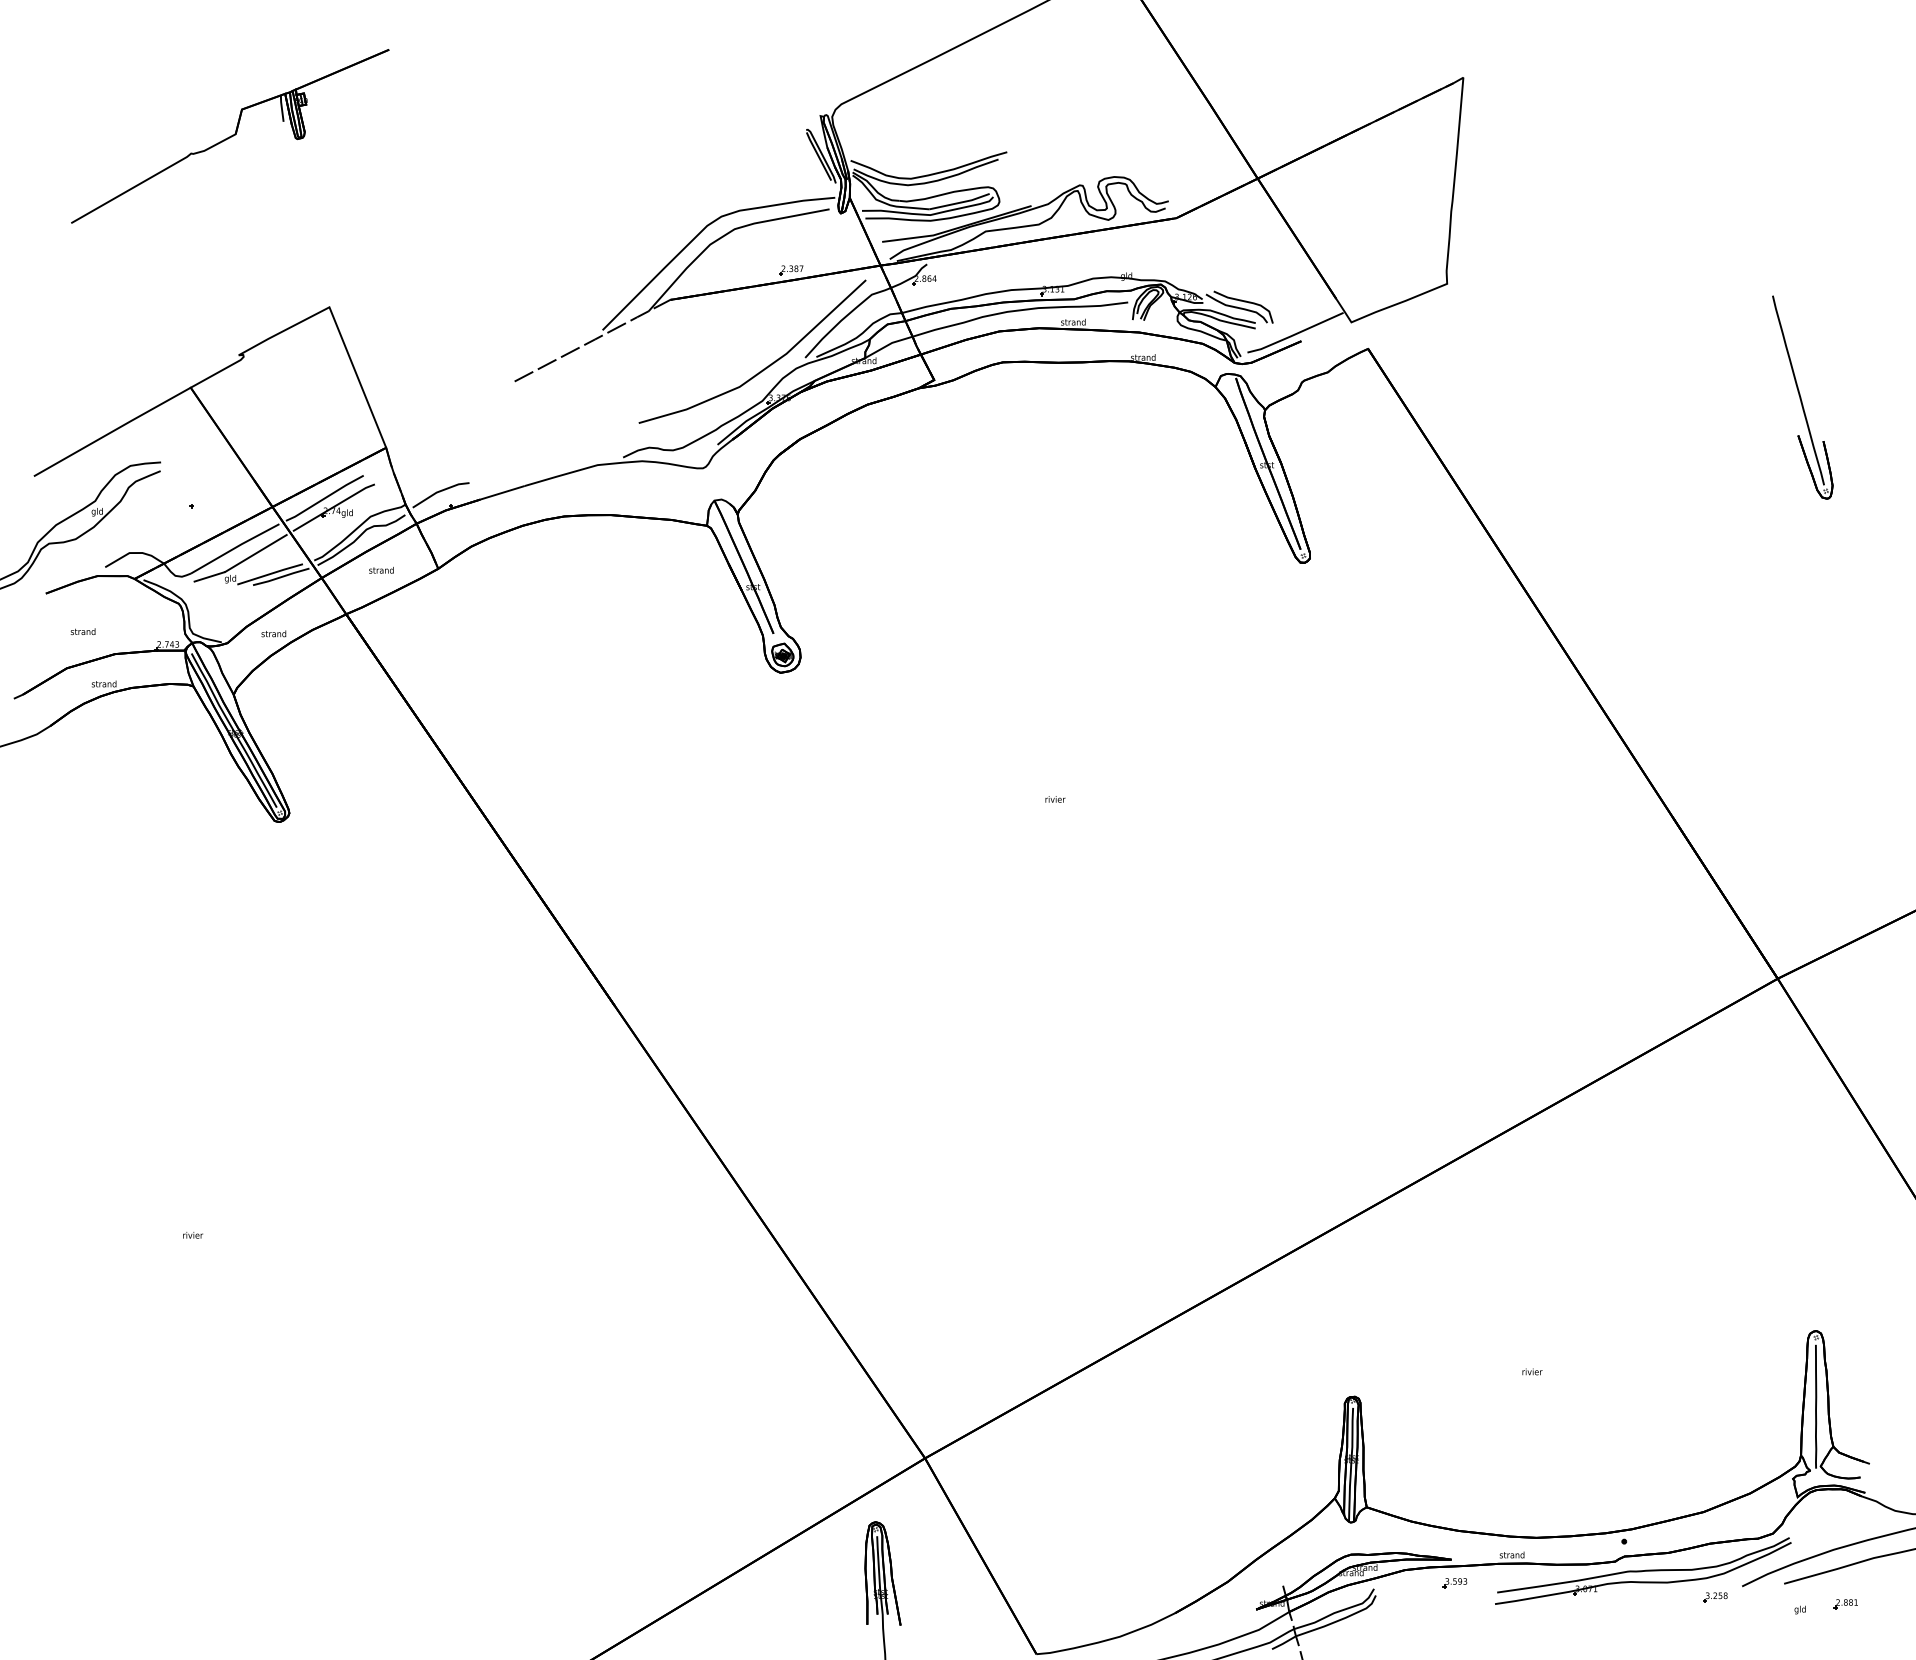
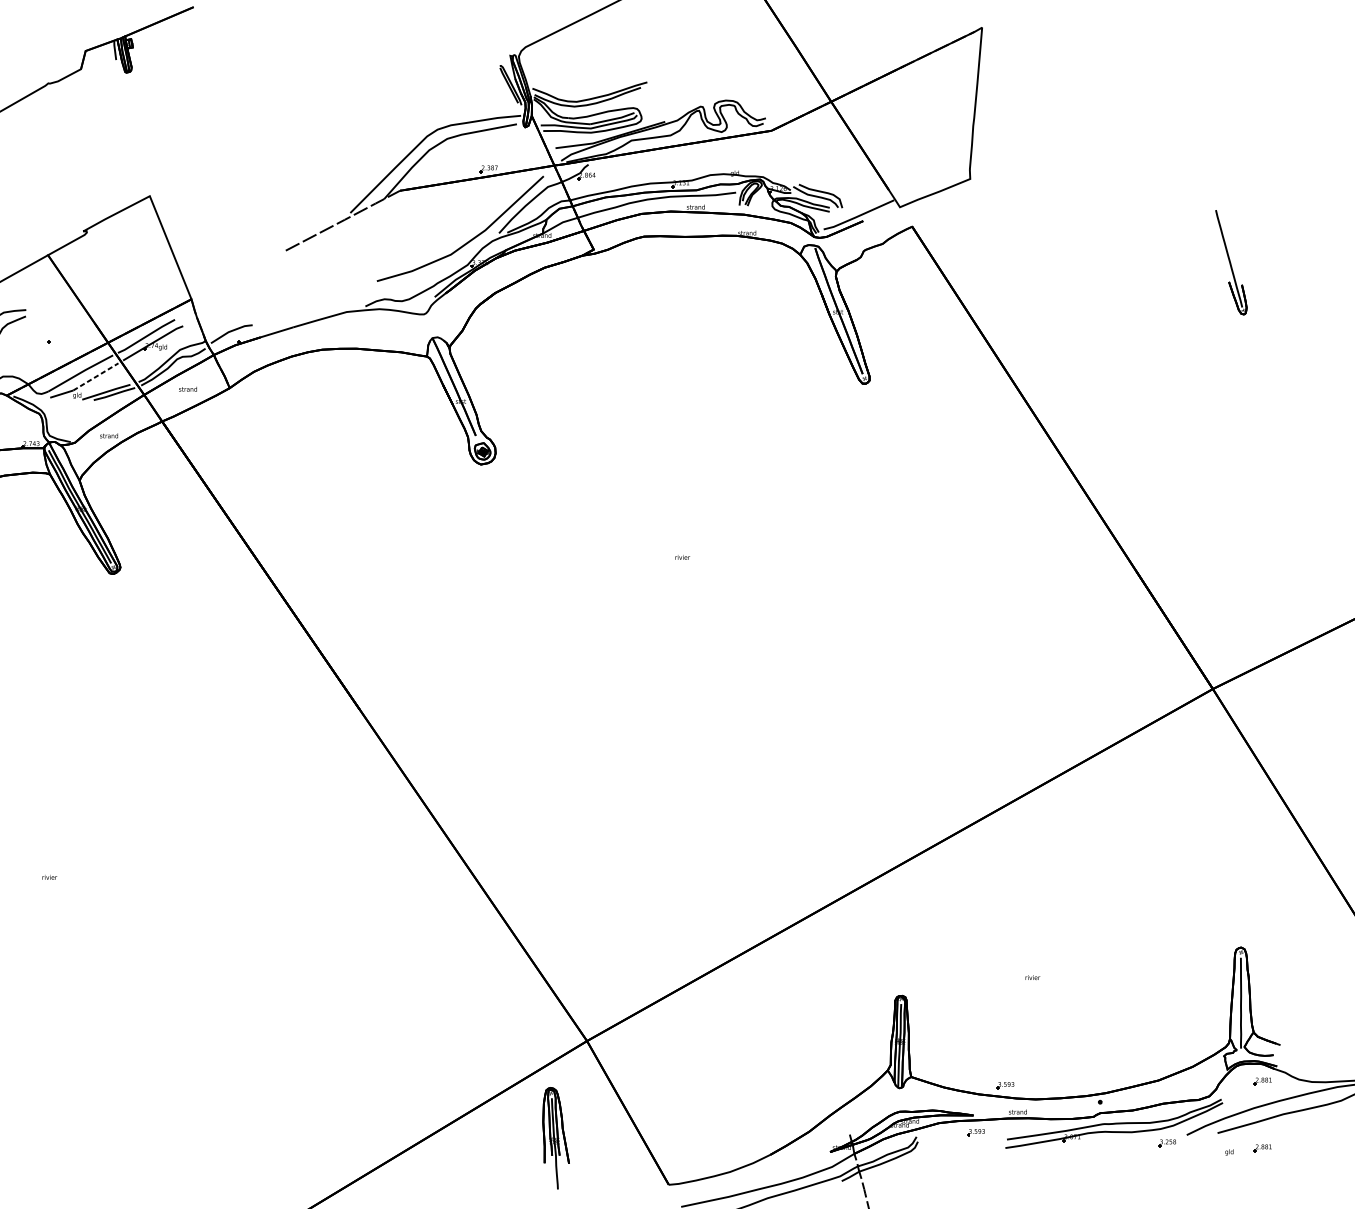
part: (1802, 397) -> (1231, 262), size x0.7
line: (255, 553) -> (95, 376), solid -> dashed
part: (1845, 1513) -> (1262, 1081), added
part: (1494, 1519) -> (1005, 1085), added

